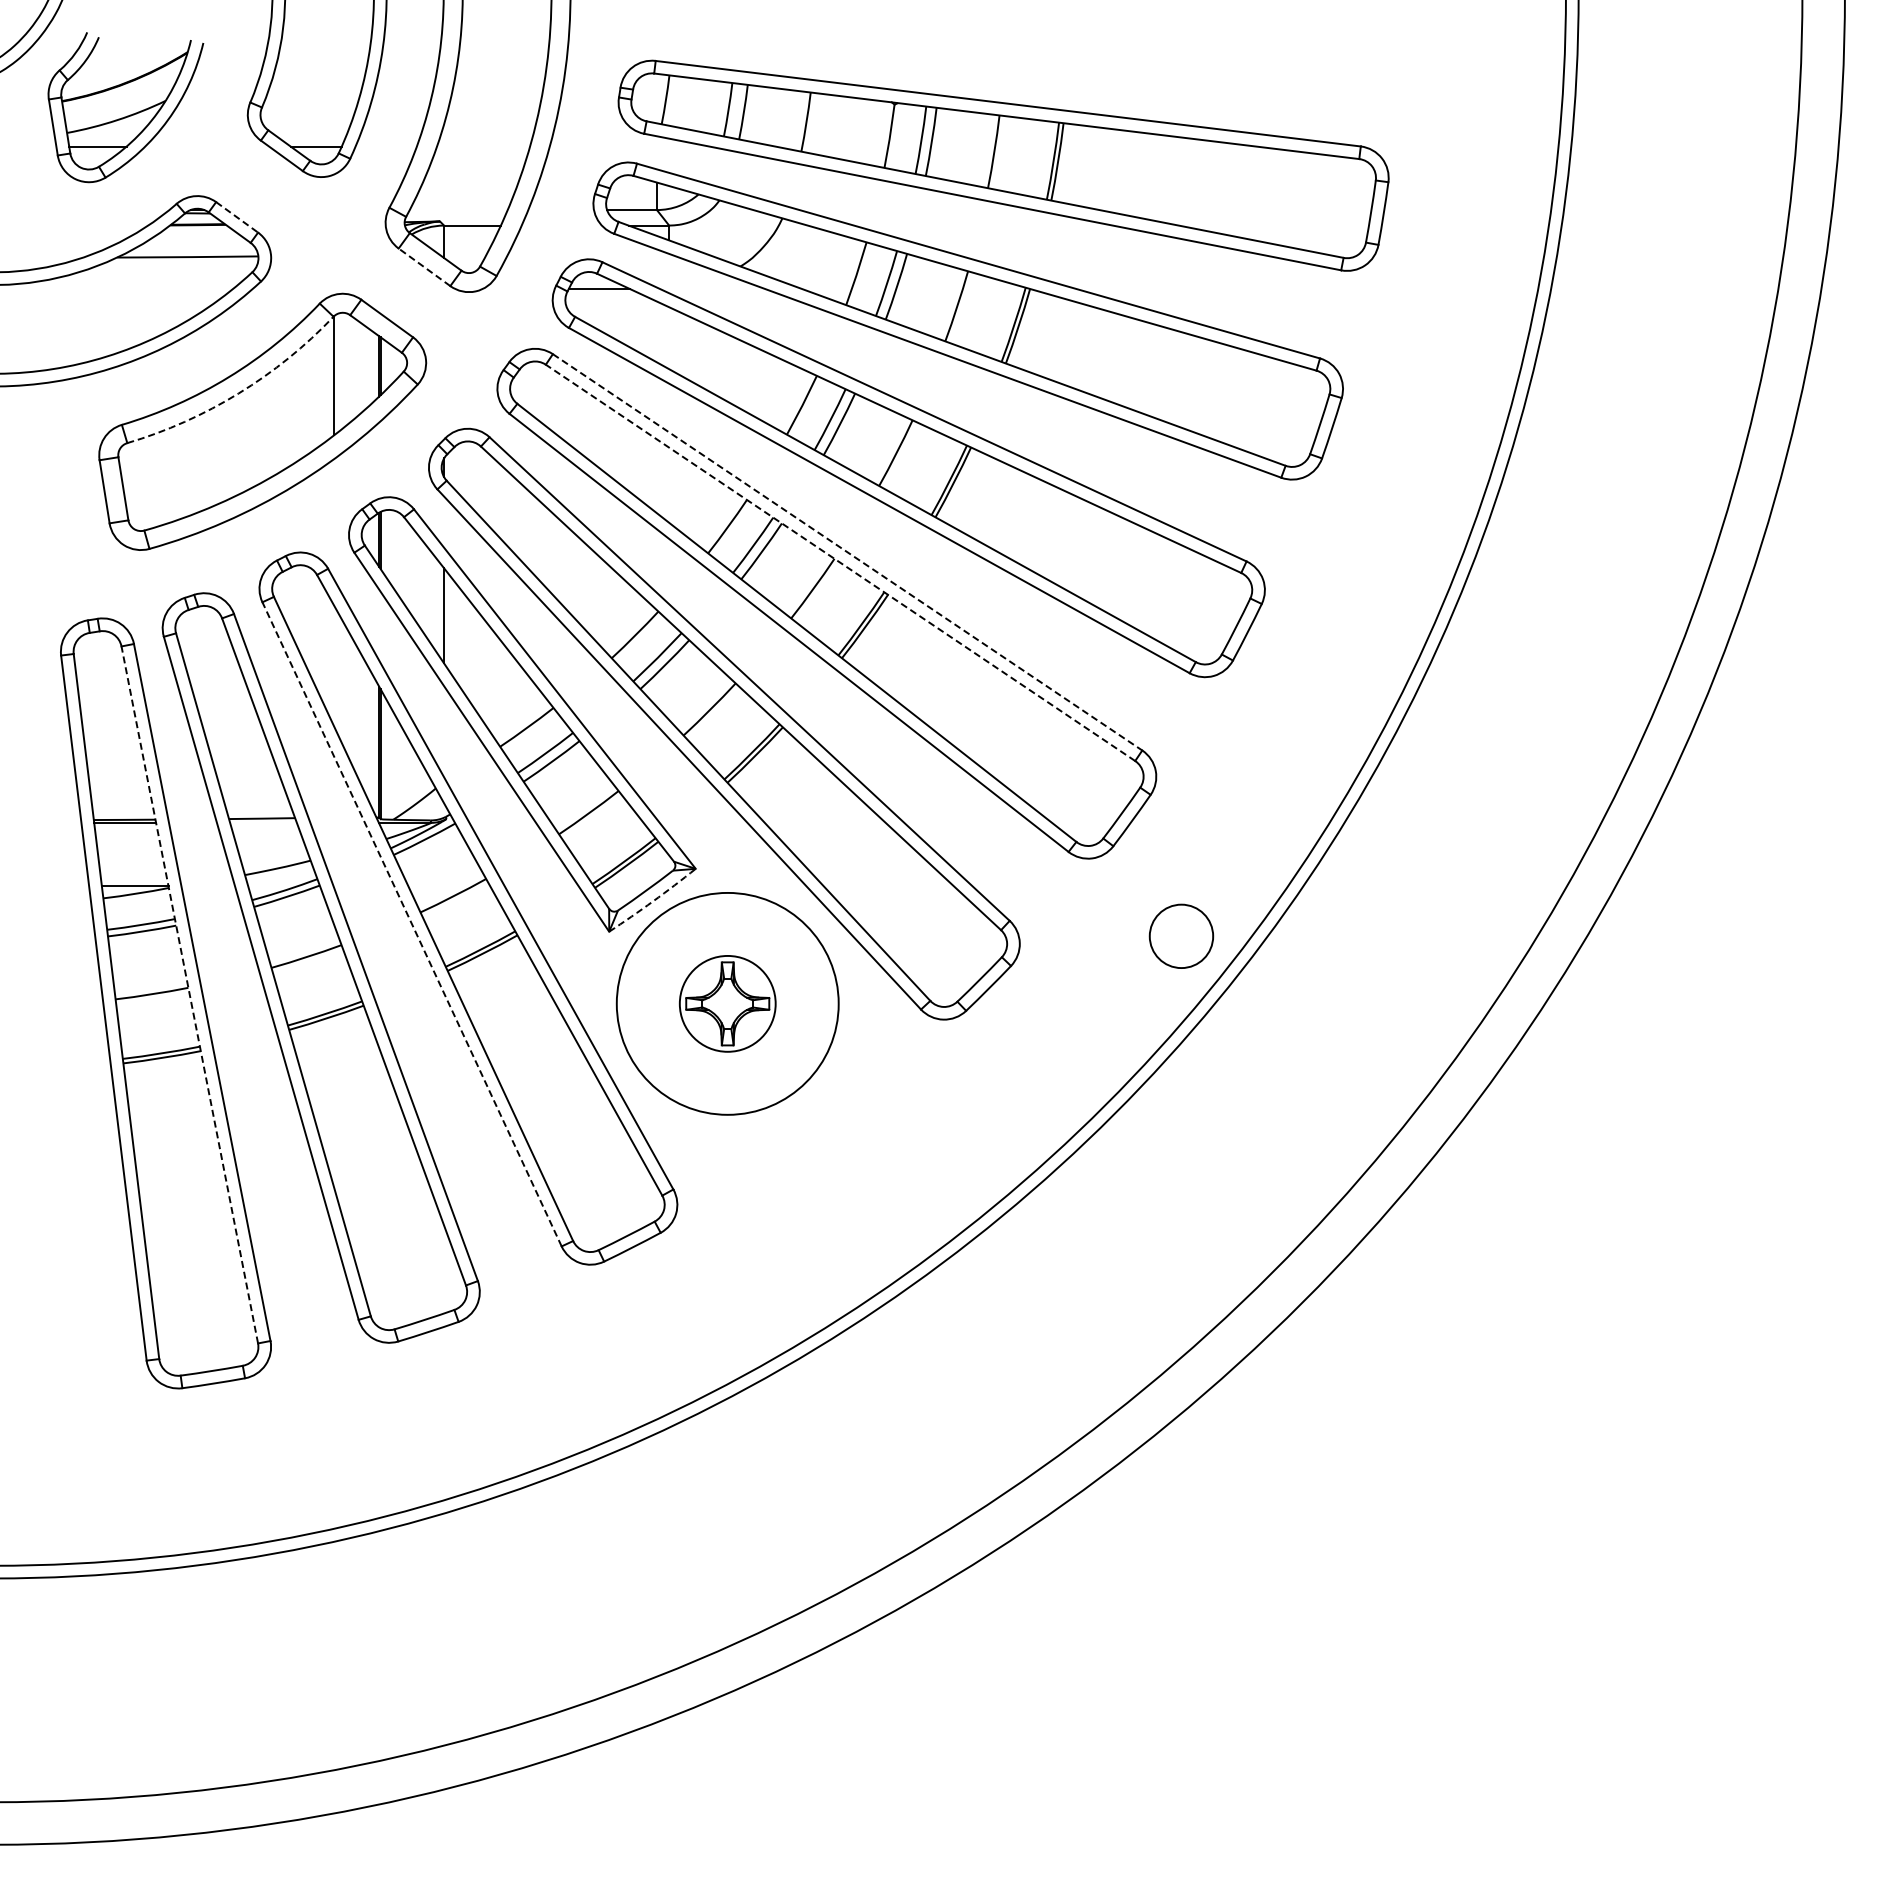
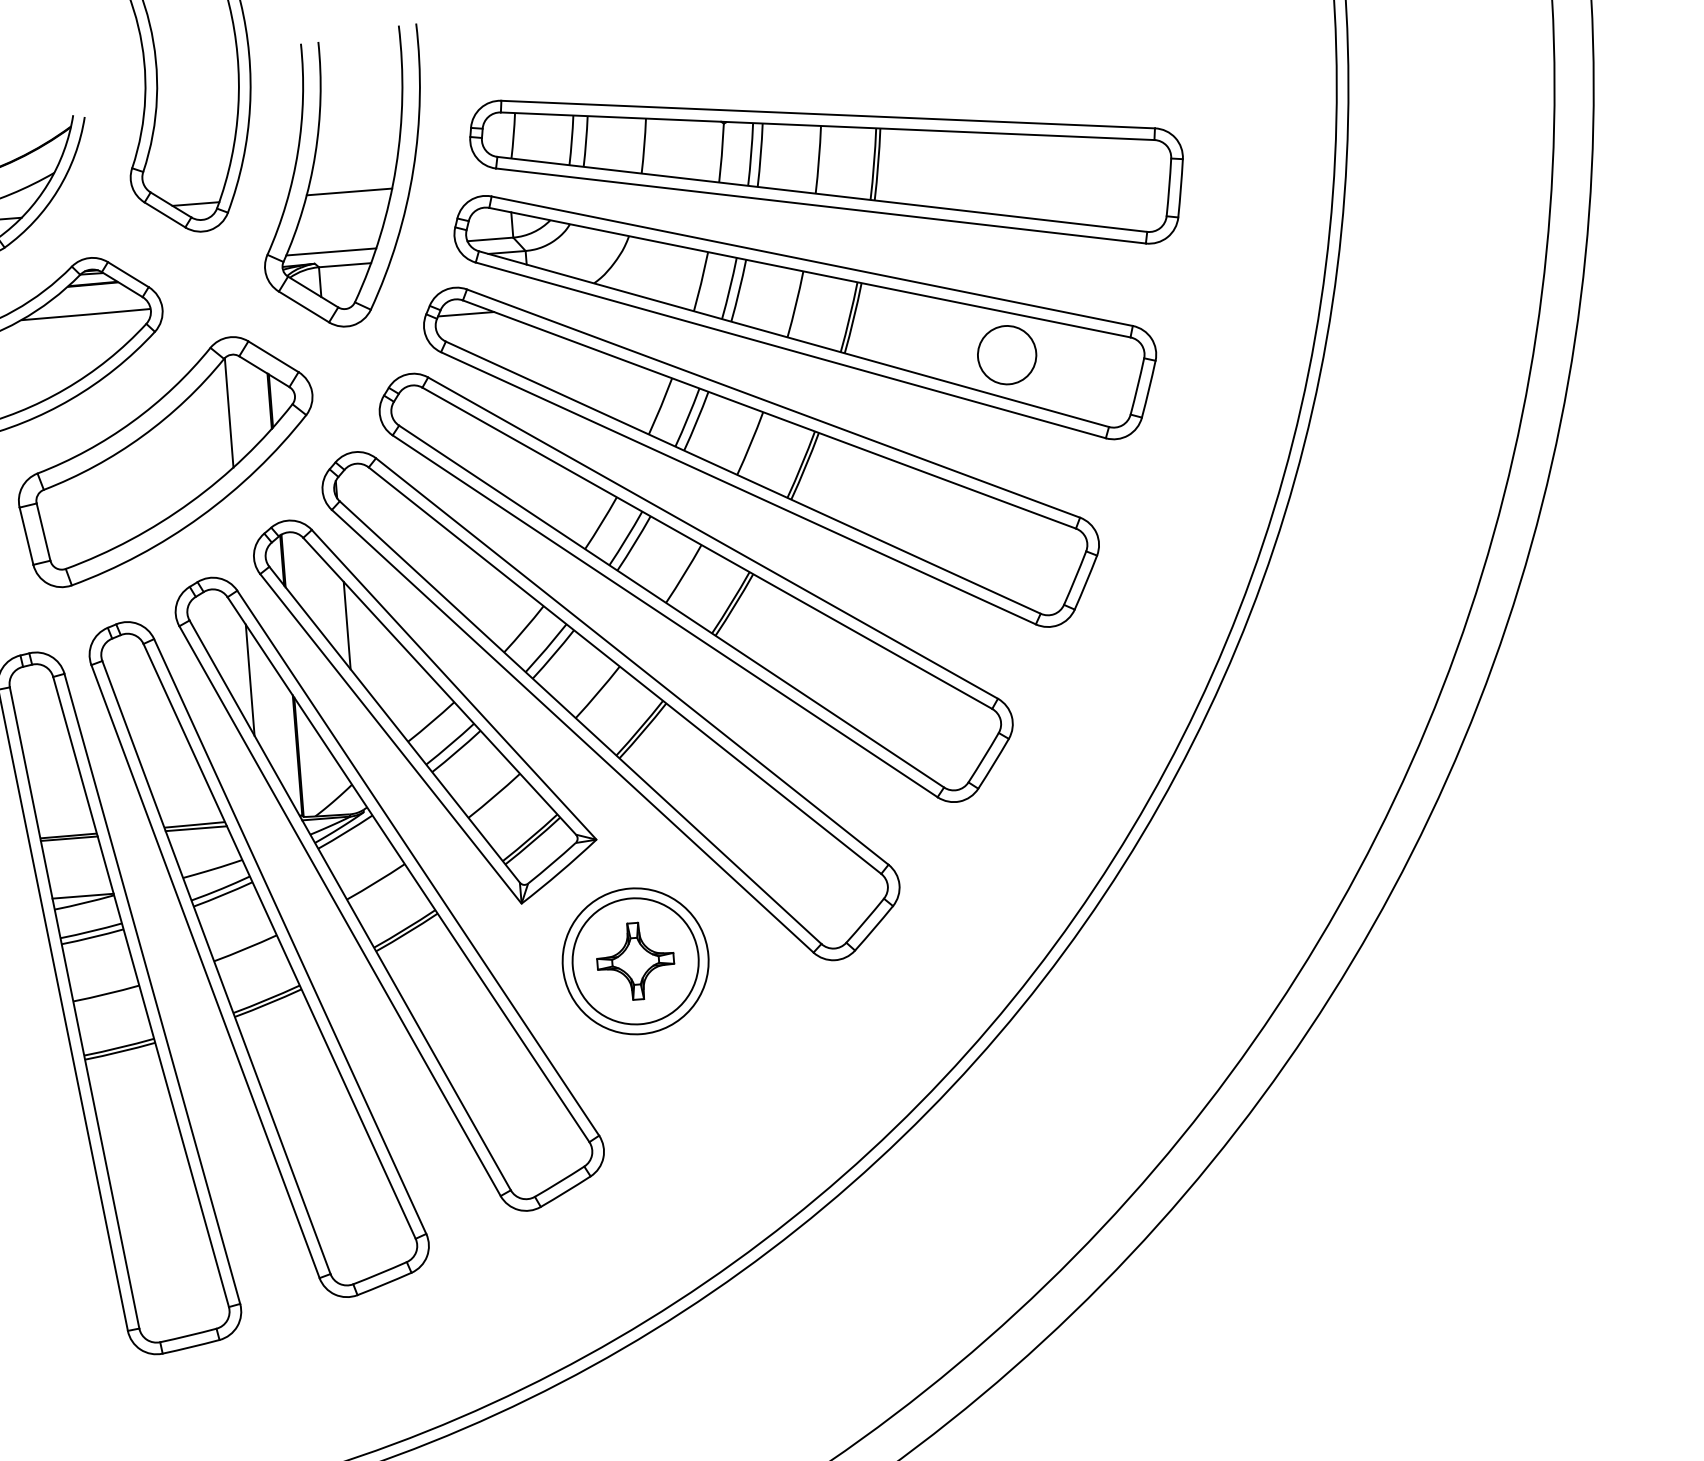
line: (483, 146) -> (349, 191), added
line: (458, 210) -> (331, 252), added
line: (237, 217) -> (128, 274), dashed -> solid
line: (424, 267) -> (304, 307), dashed -> solid
arc: (238, 393) -> (142, 436), dashed -> solid
line: (848, 552) -> (713, 538), dashed -> solid
line: (840, 562) -> (707, 547), dashed -> solid
line: (334, 666) -> (250, 680), added
line: (263, 822) -> (196, 828), added
arc: (653, 901) -> (560, 872), dashed -> solid
line: (411, 923) -> (339, 910), dashed -> solid
circle: (1181, 935) -> (1007, 354), moved
line: (189, 994) -> (140, 991), dashed -> solid
circle: (727, 1003) -> (635, 961), size x0.71
circle: (727, 1003) -> (635, 961), size x1.43

